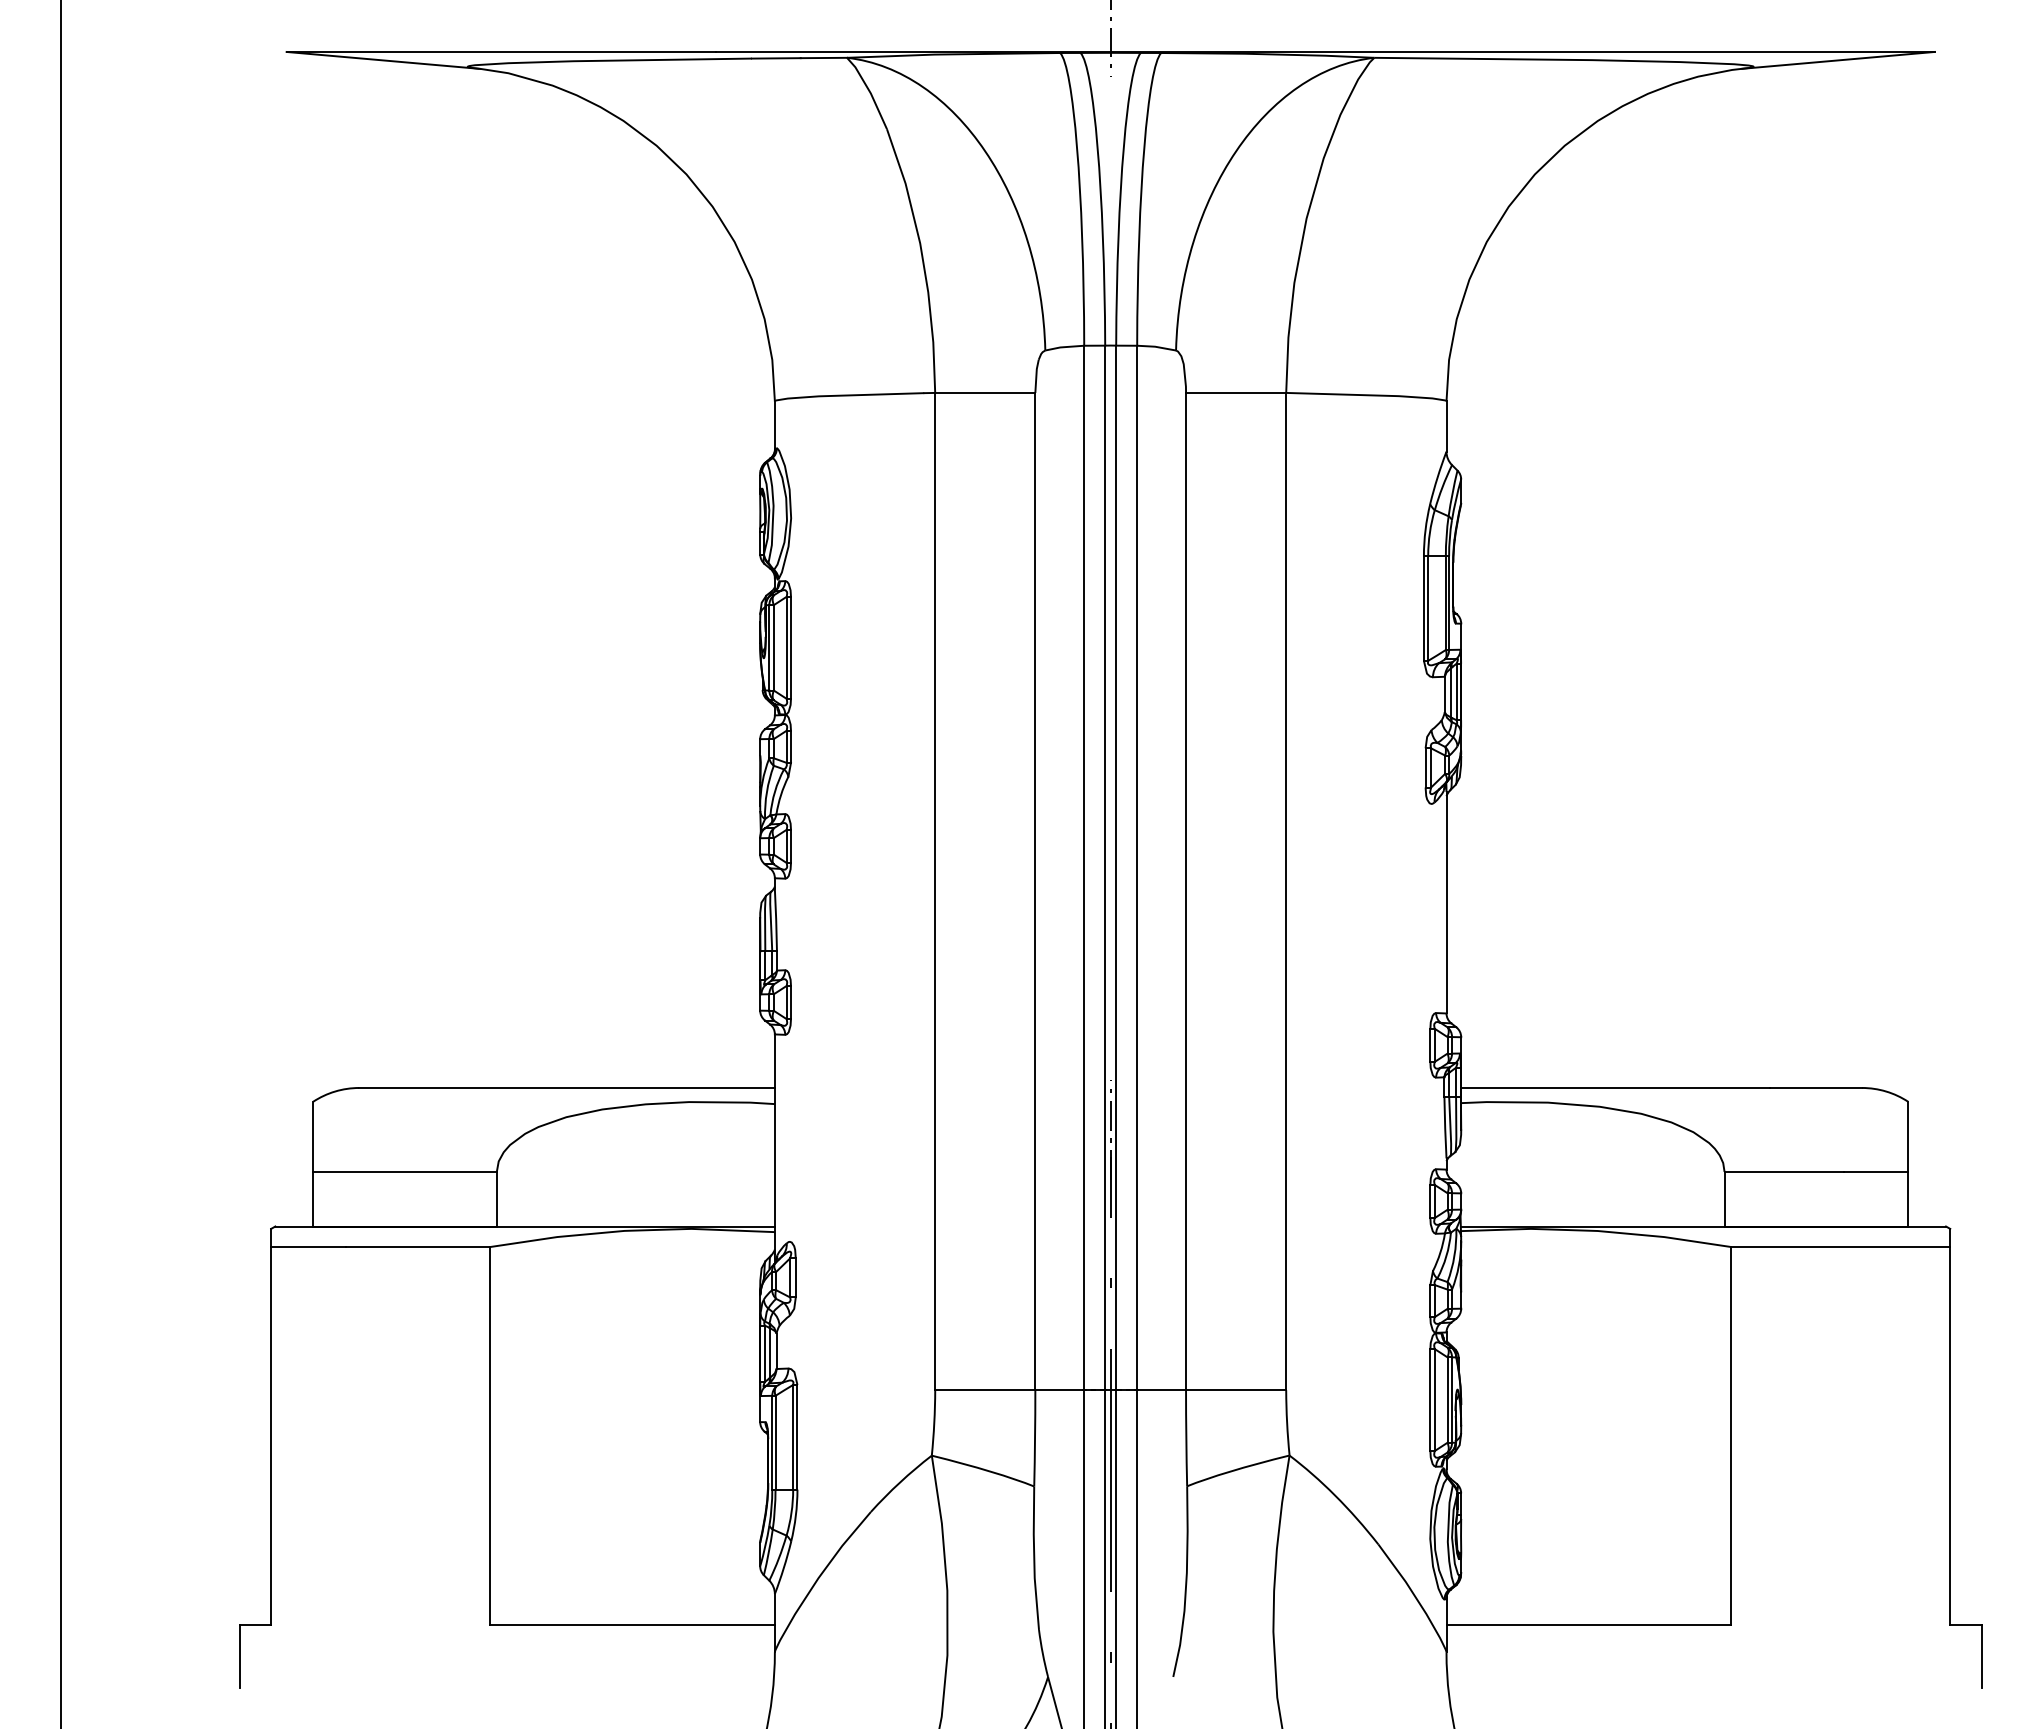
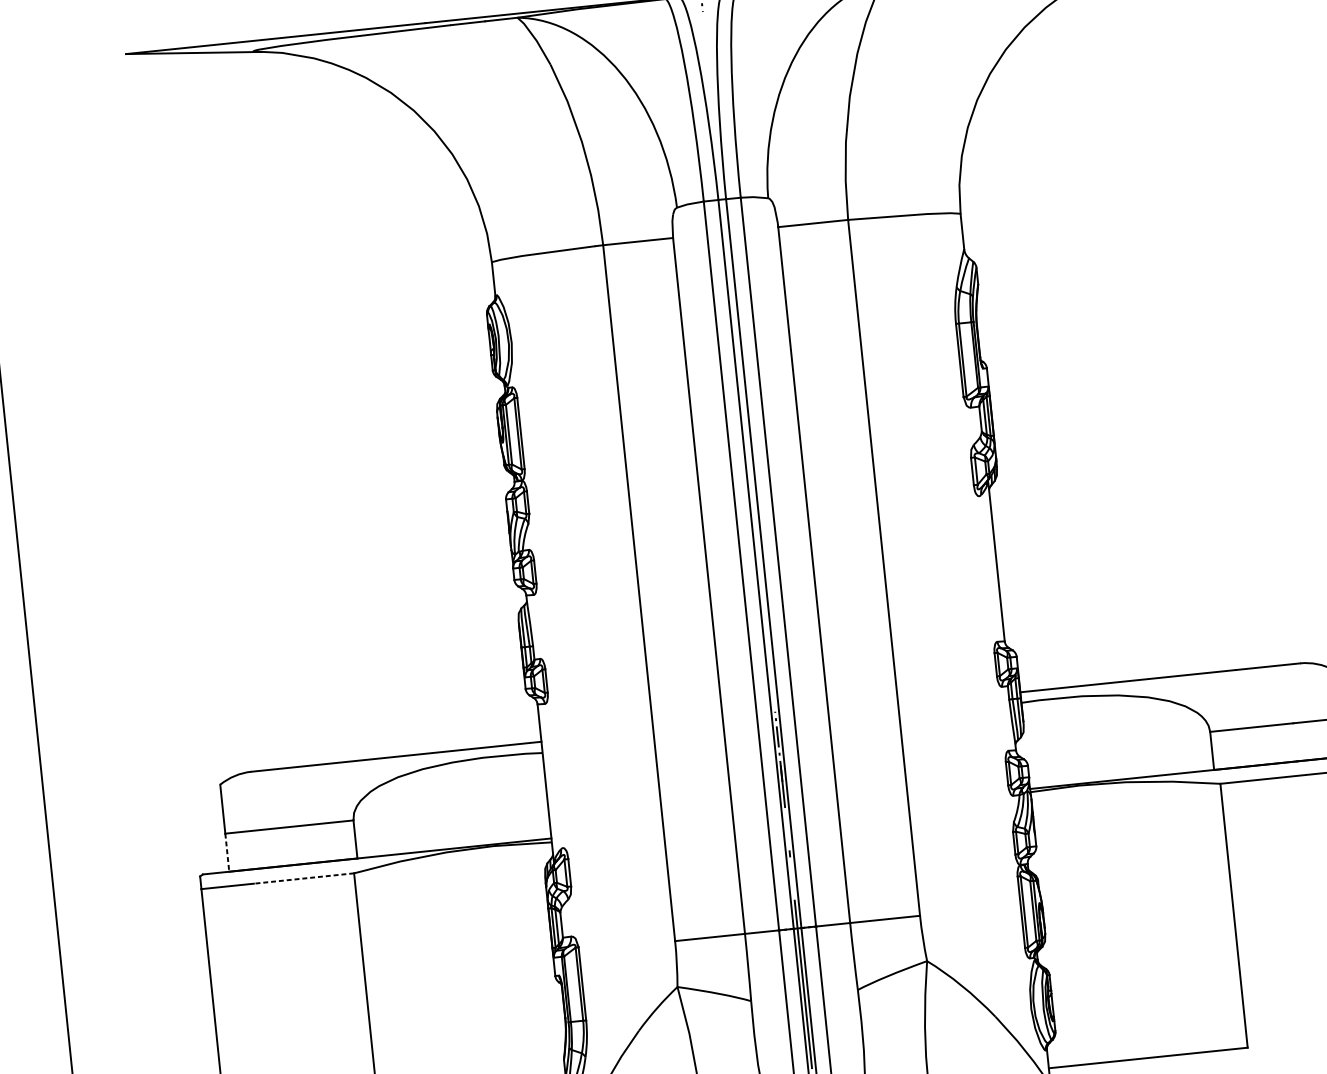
line: (313, 1199) -> (227, 852), solid -> dashed
line: (418, 1247) -> (304, 878), solid -> dashed

